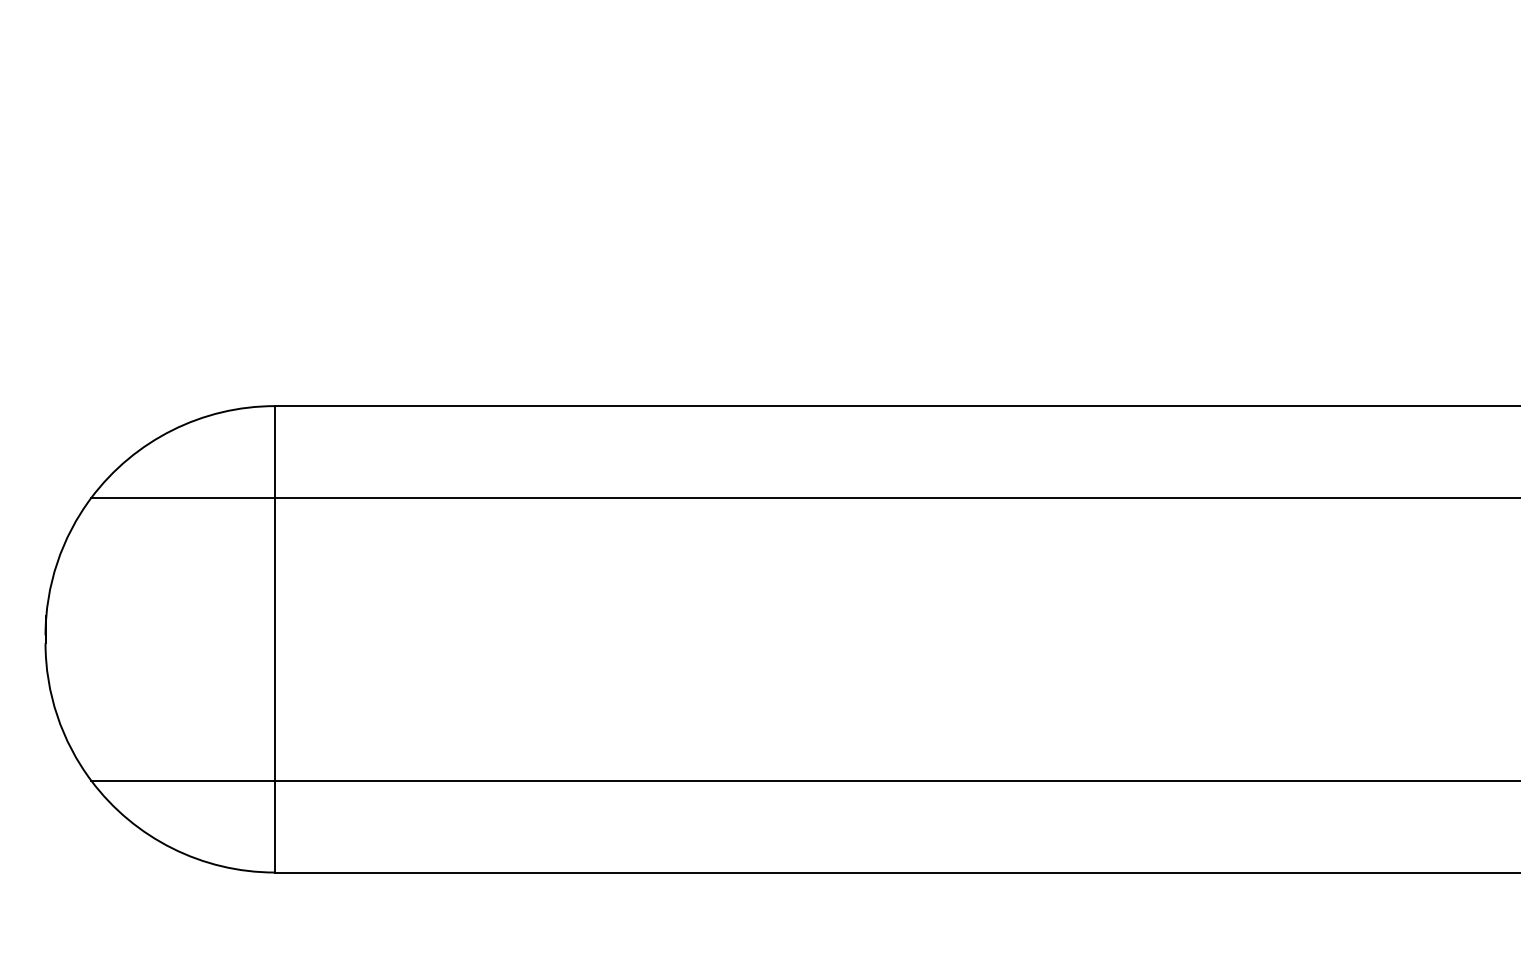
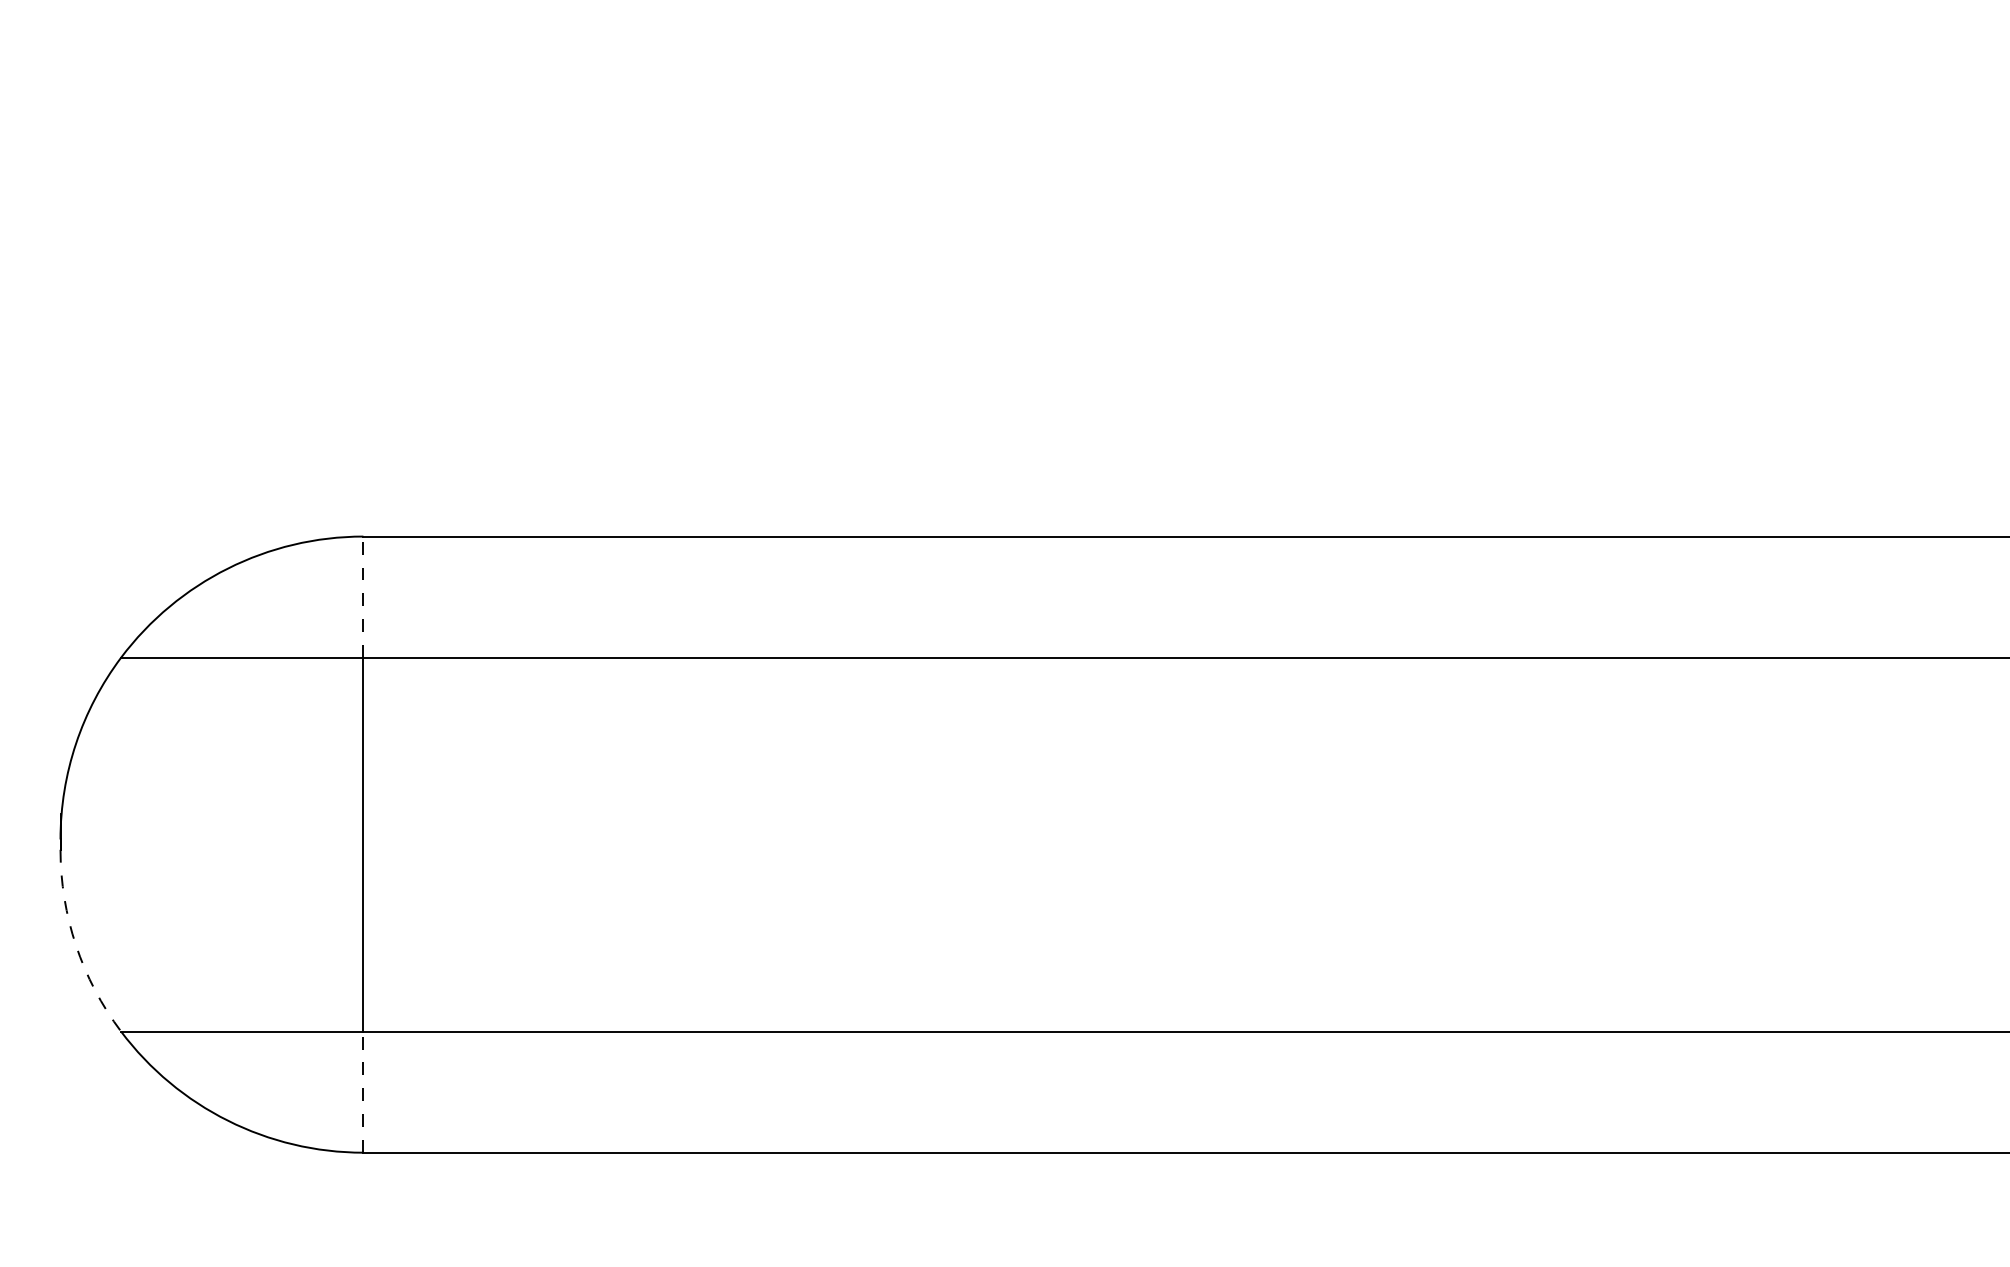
line: (274, 452) -> (363, 597), solid -> dashed
arc: (57, 715) -> (76, 945), solid -> dashed
line: (274, 826) -> (363, 1092), solid -> dashed

